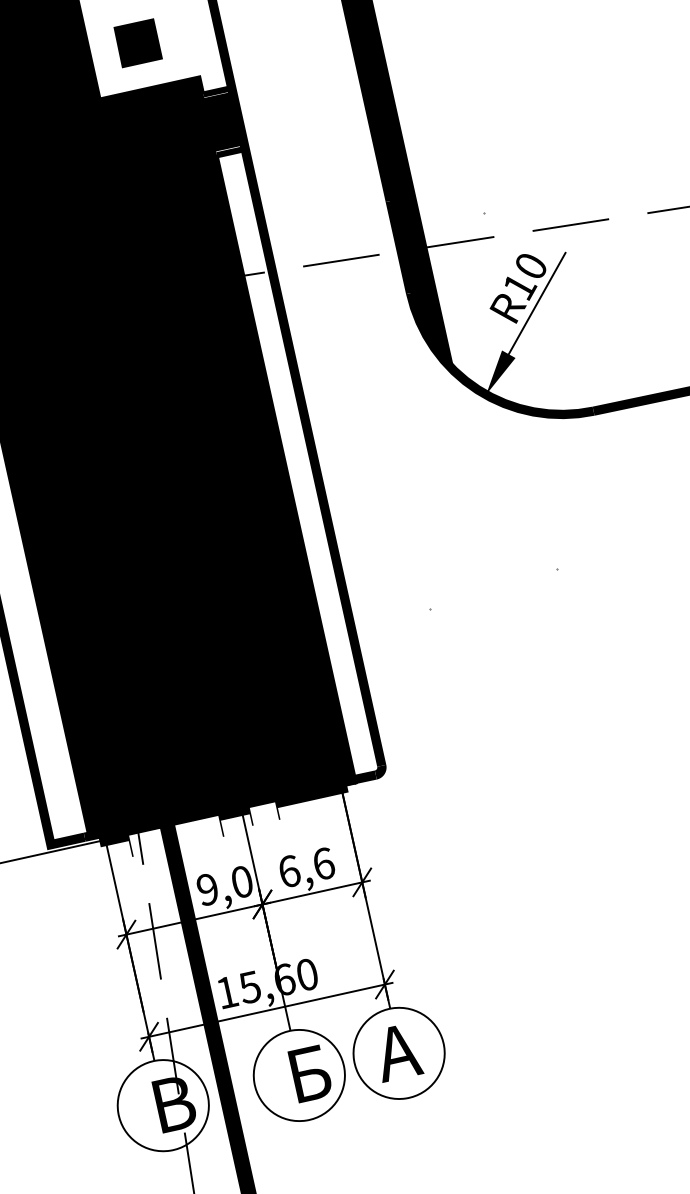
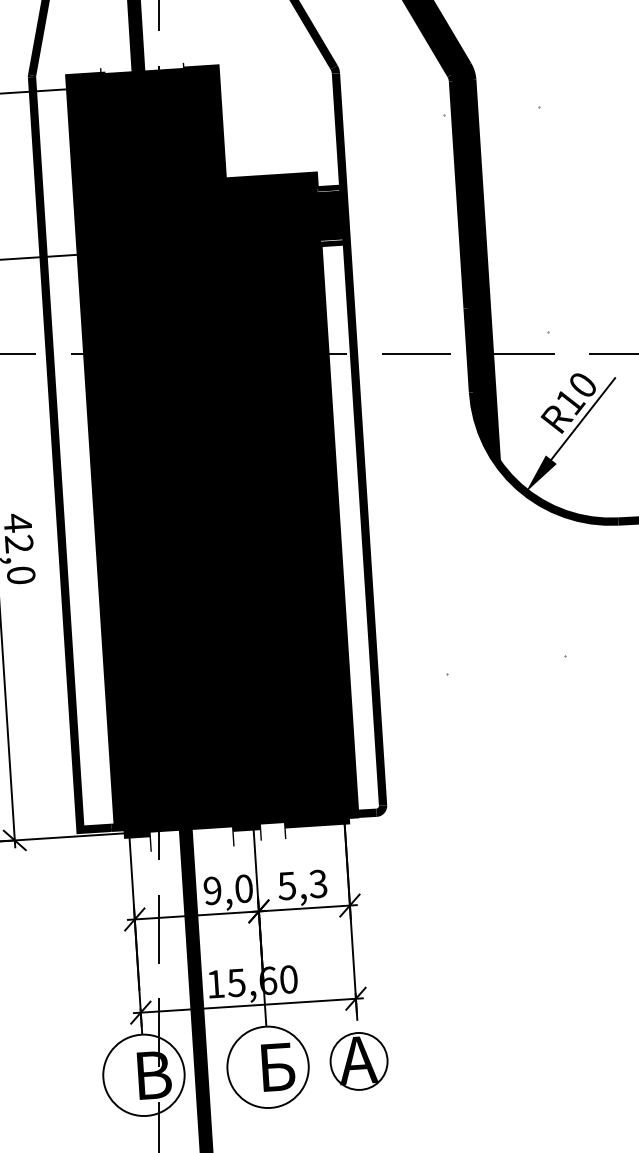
part: (137, 42) -> (266, 134), removed
text: (306, 867) -> (302, 884), 6,6 -> 5,3
circle: (398, 1053) -> (358, 1061), size x0.7

